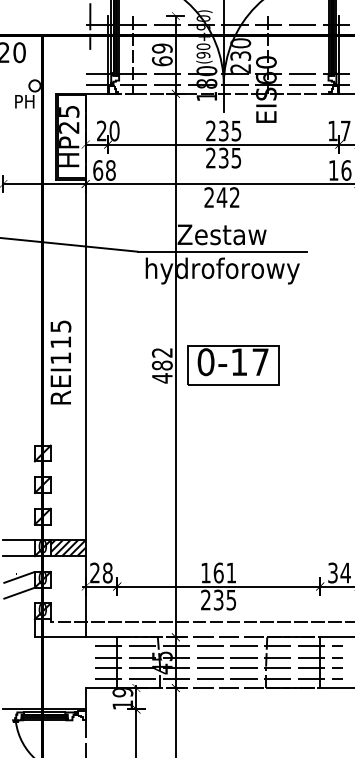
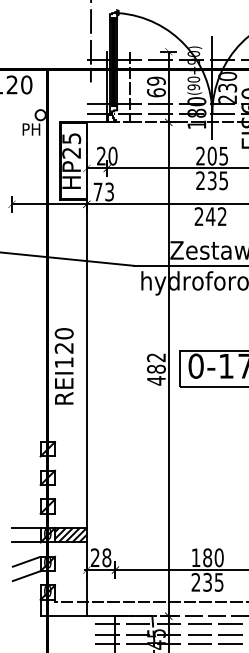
text: (223, 130) -> (211, 155), 235 -> 205
text: (104, 170) -> (103, 192), 68 -> 73
text: (60, 334) -> (63, 341), REI115 -> REI120
text: (224, 572) -> (212, 557), 161 -> 180

